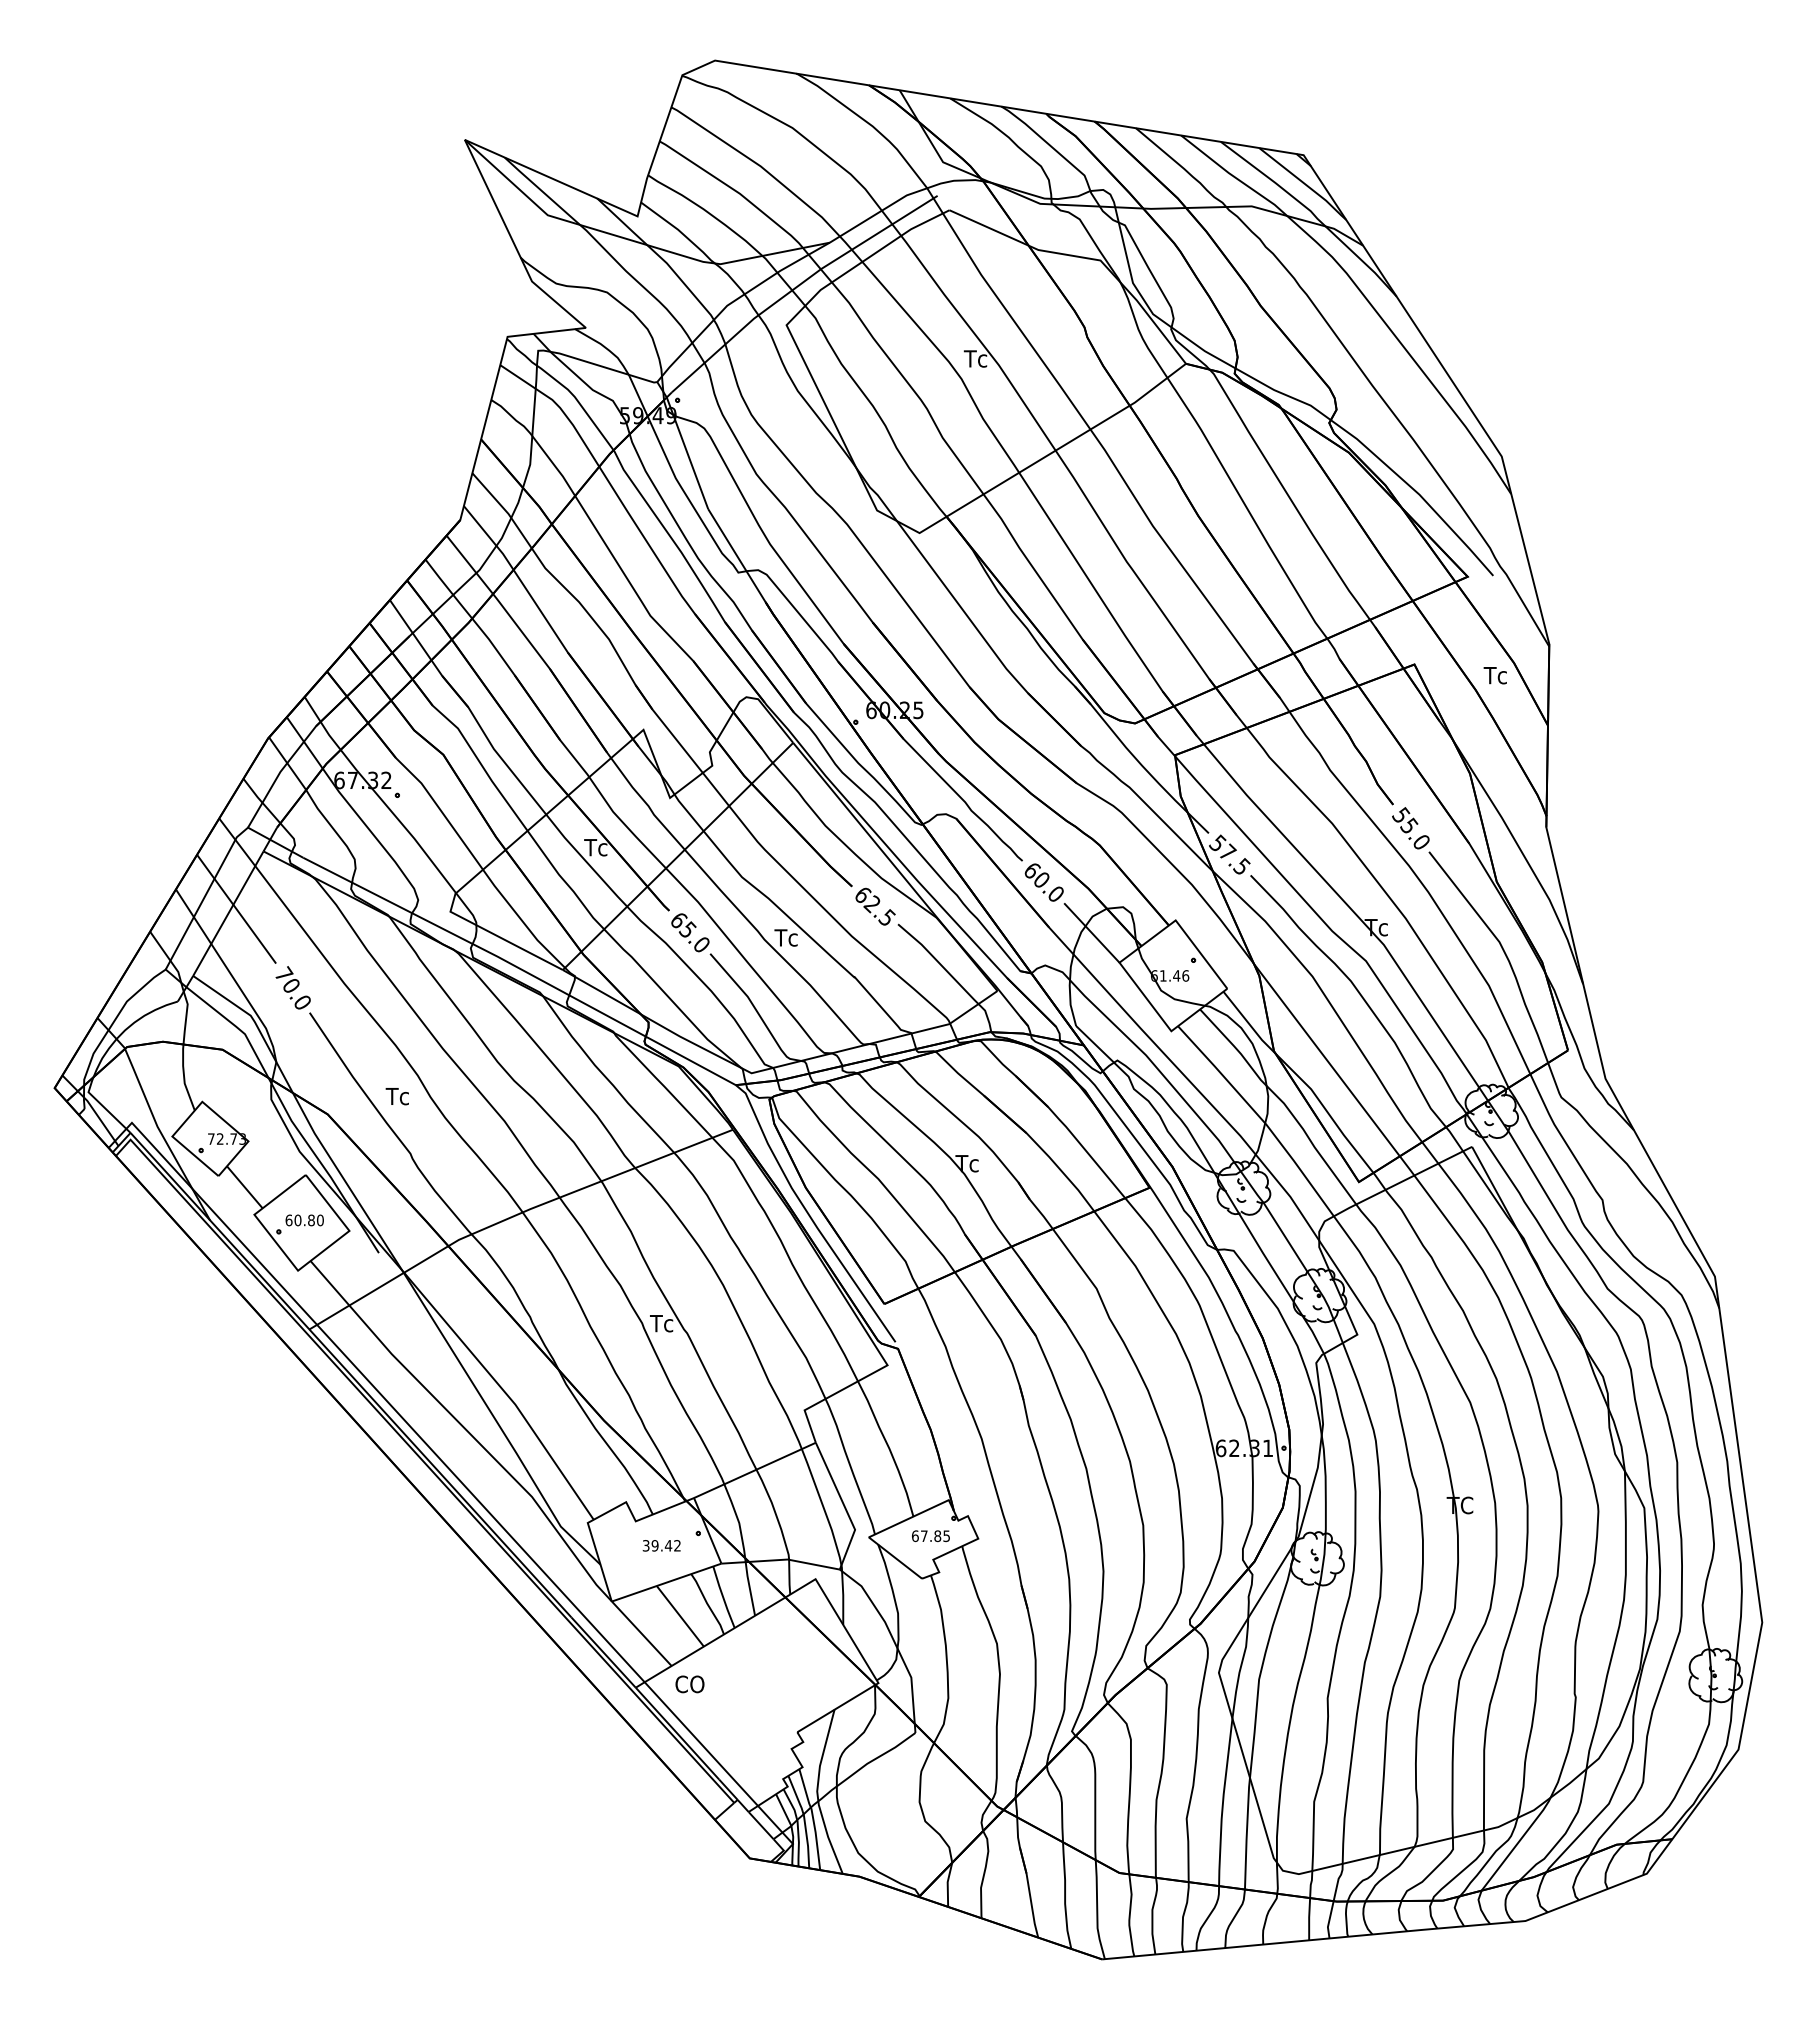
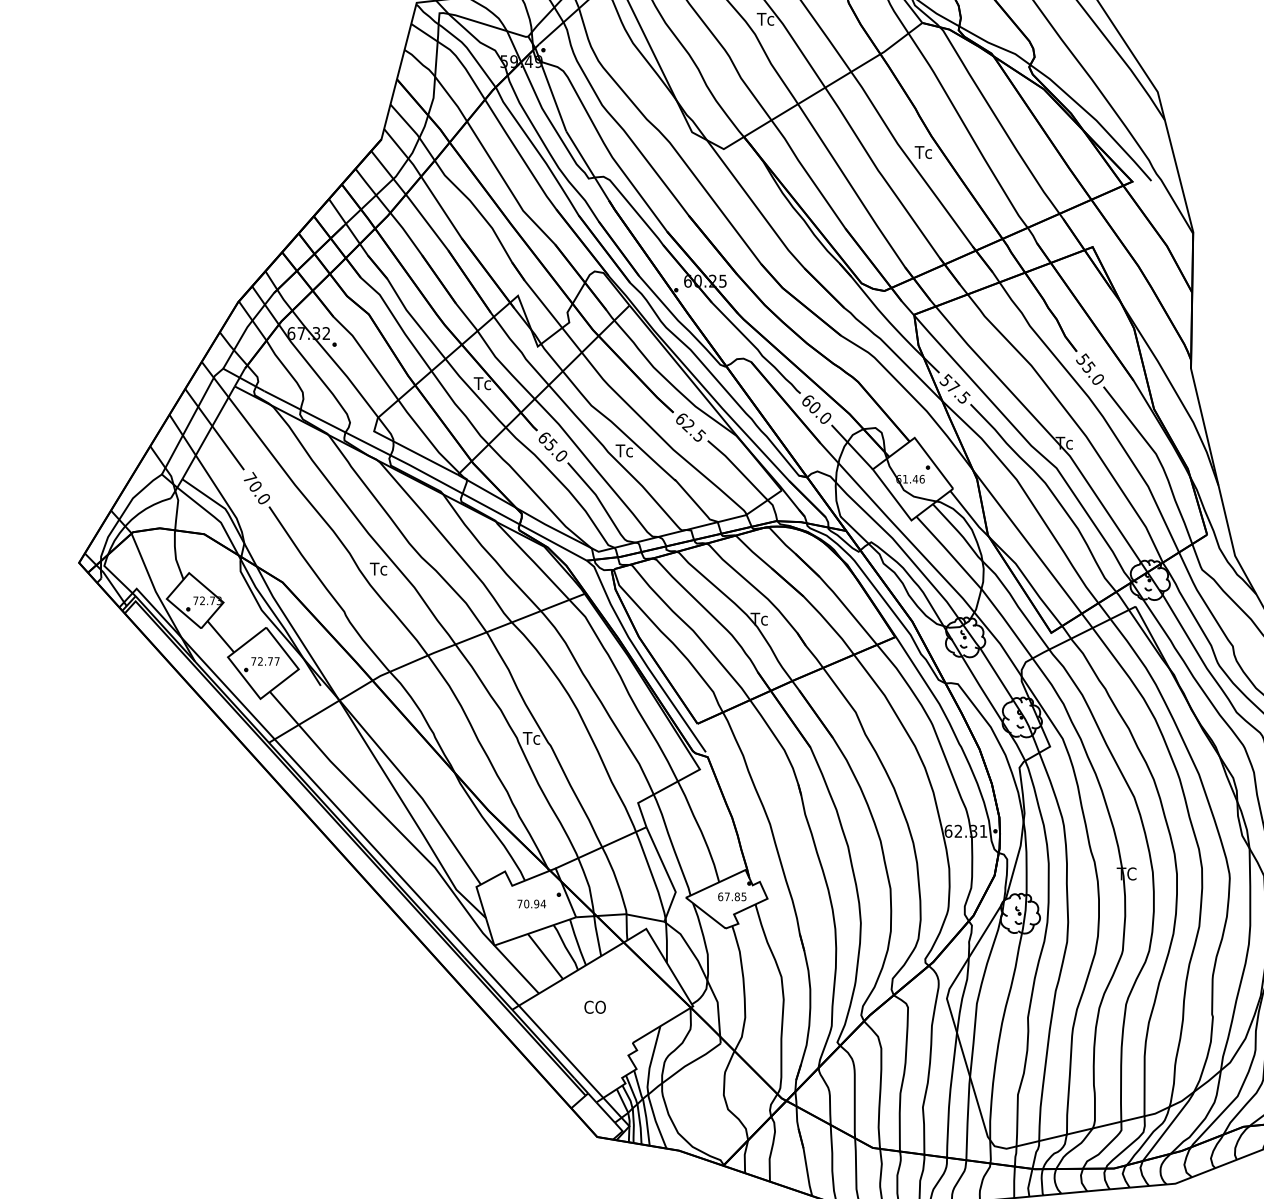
text: (1494, 675) -> (922, 152), moved
text: (396, 1096) -> (377, 569), moved
text: (304, 1220) -> (265, 661), 60.80 -> 72.77
text: (661, 1545) -> (531, 903), 39.42 -> 70.94
text: (689, 1684) -> (594, 1007), moved

